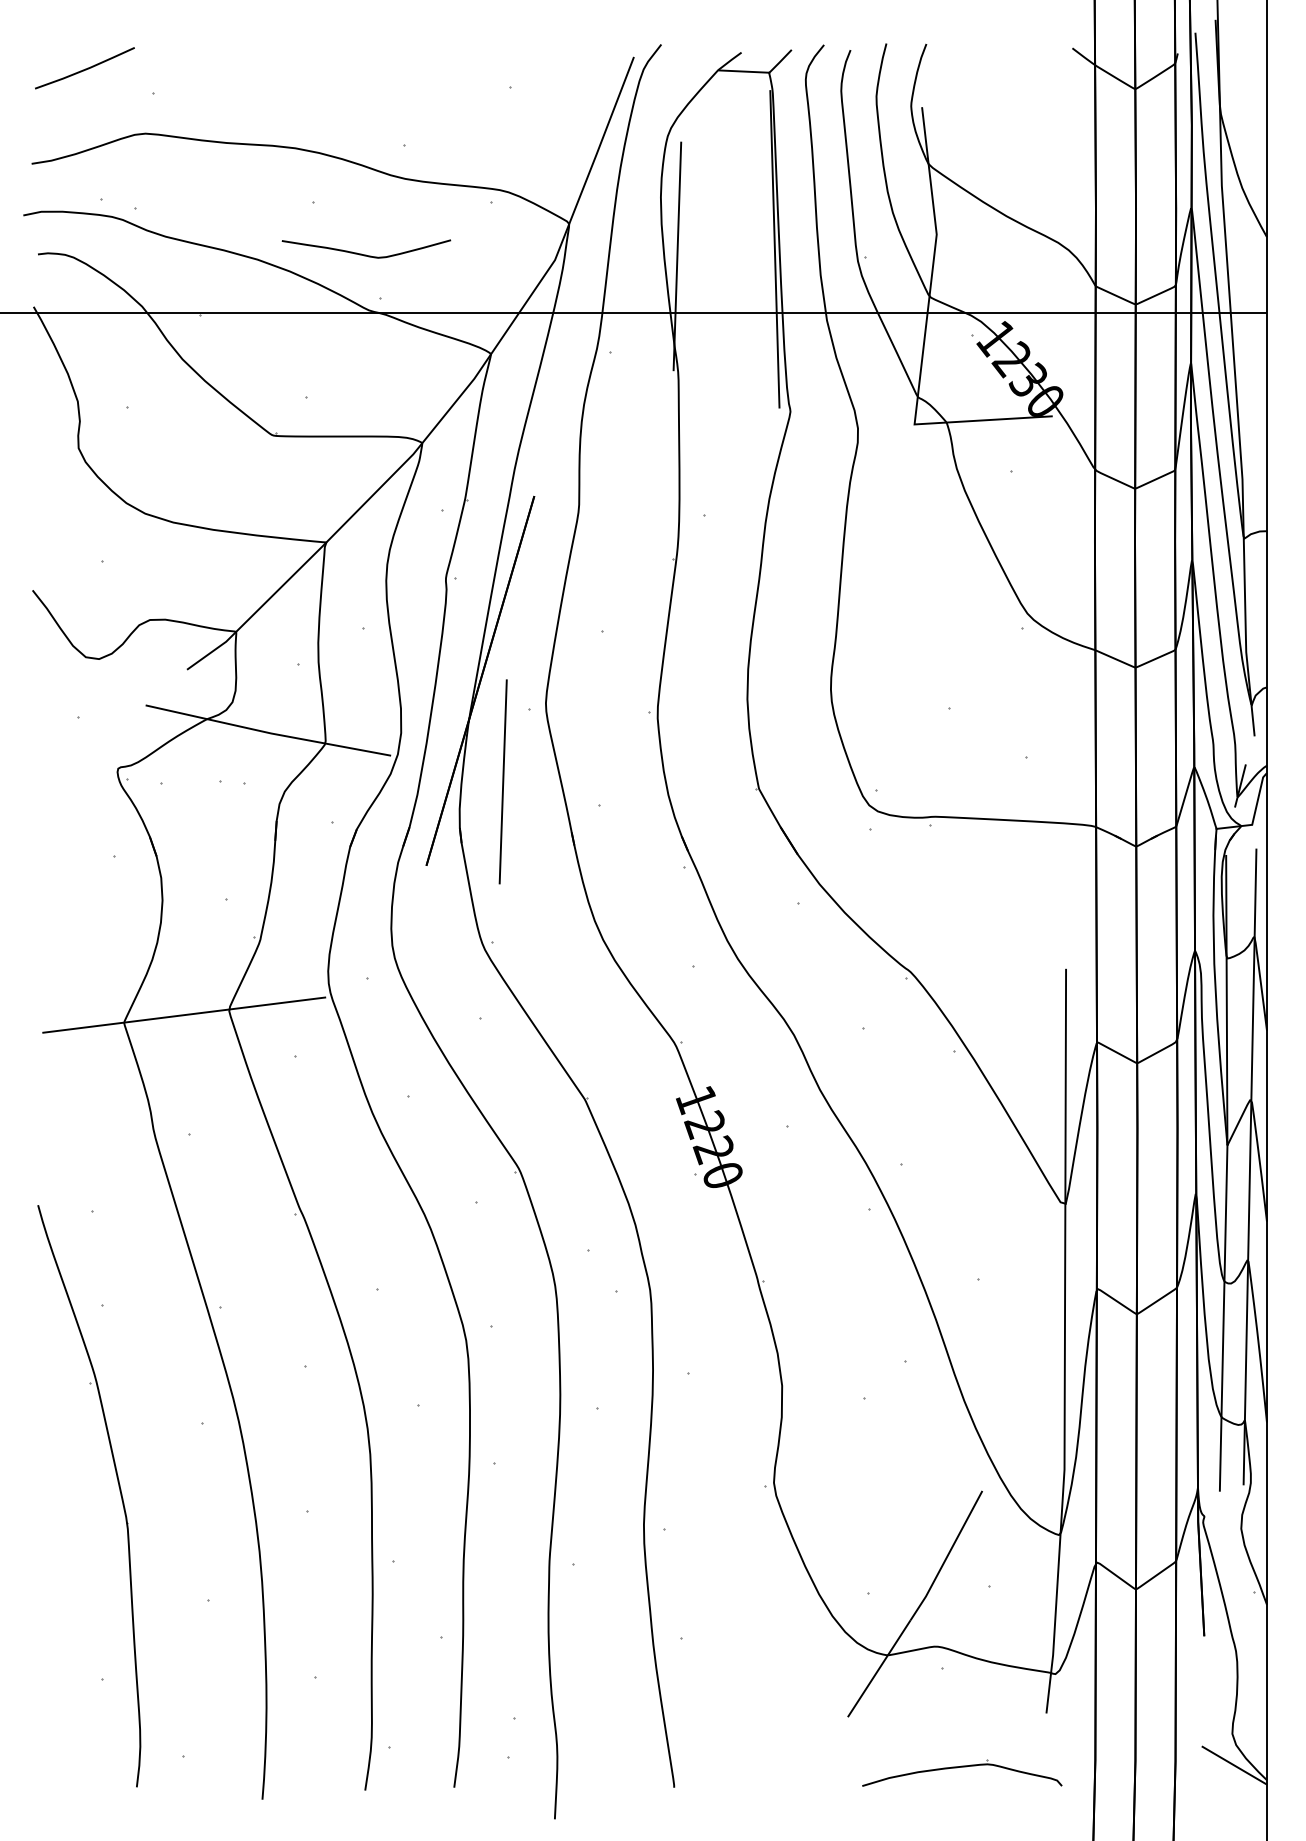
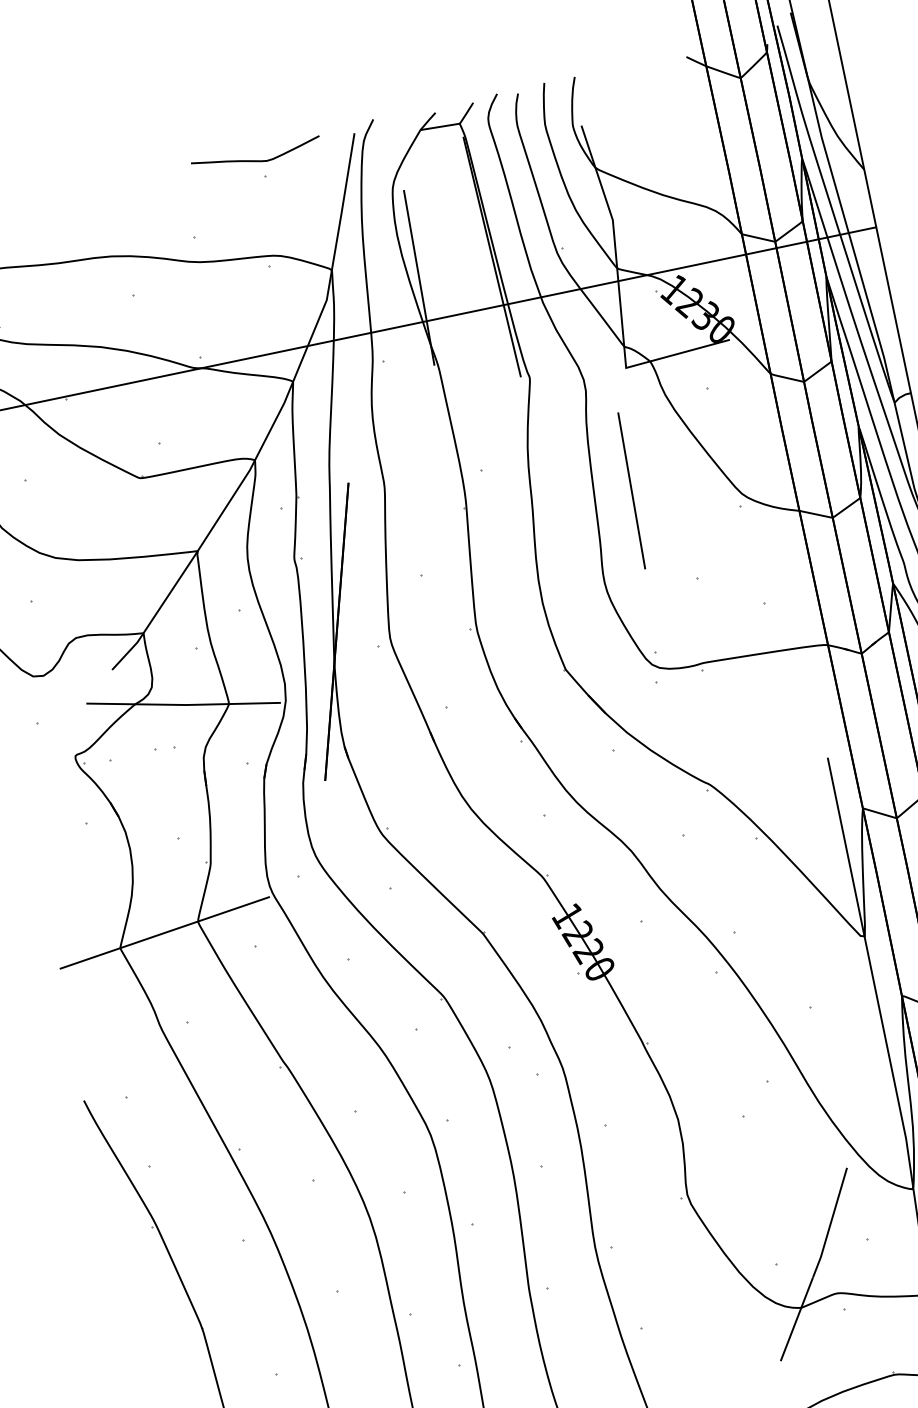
curve: (366, 254) -> (257, 160), moved
line: (502, 781) -> (631, 490), moved

